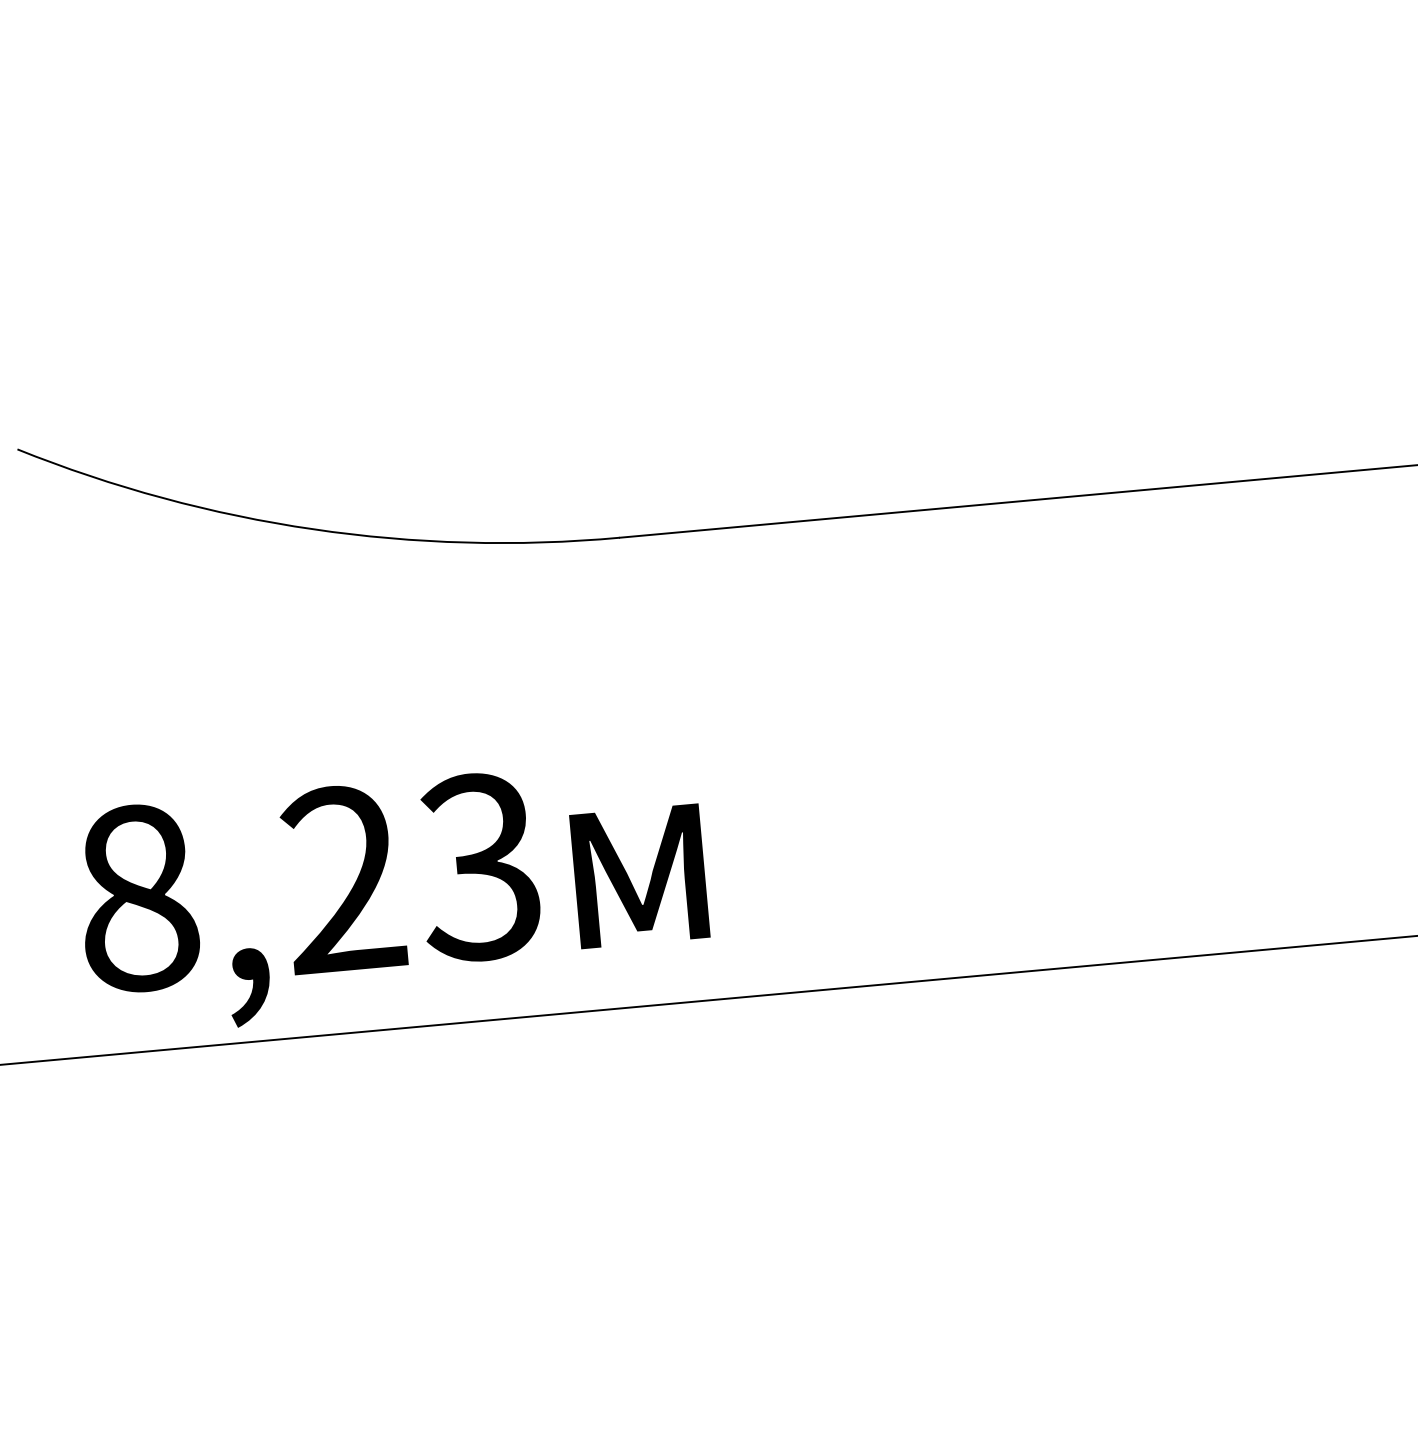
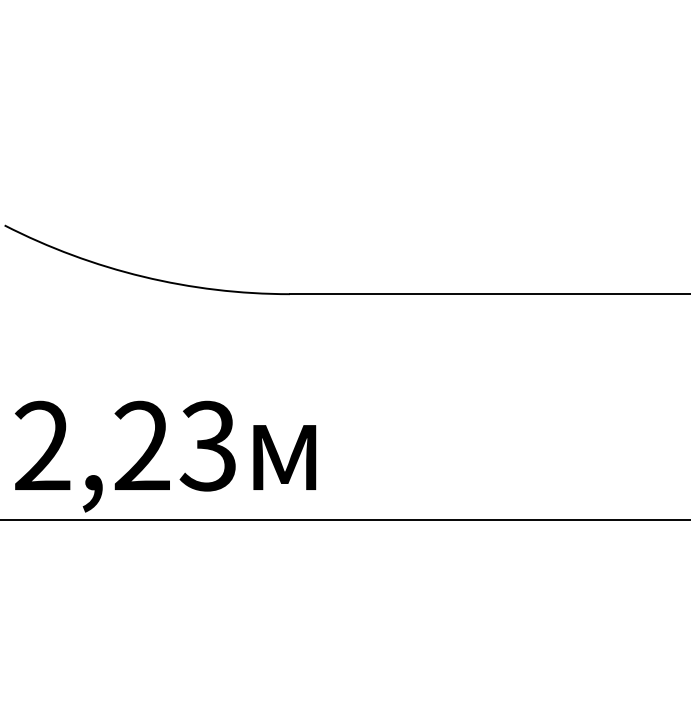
text: (137, 896) -> (42, 445), 8,23 -> 2,23

